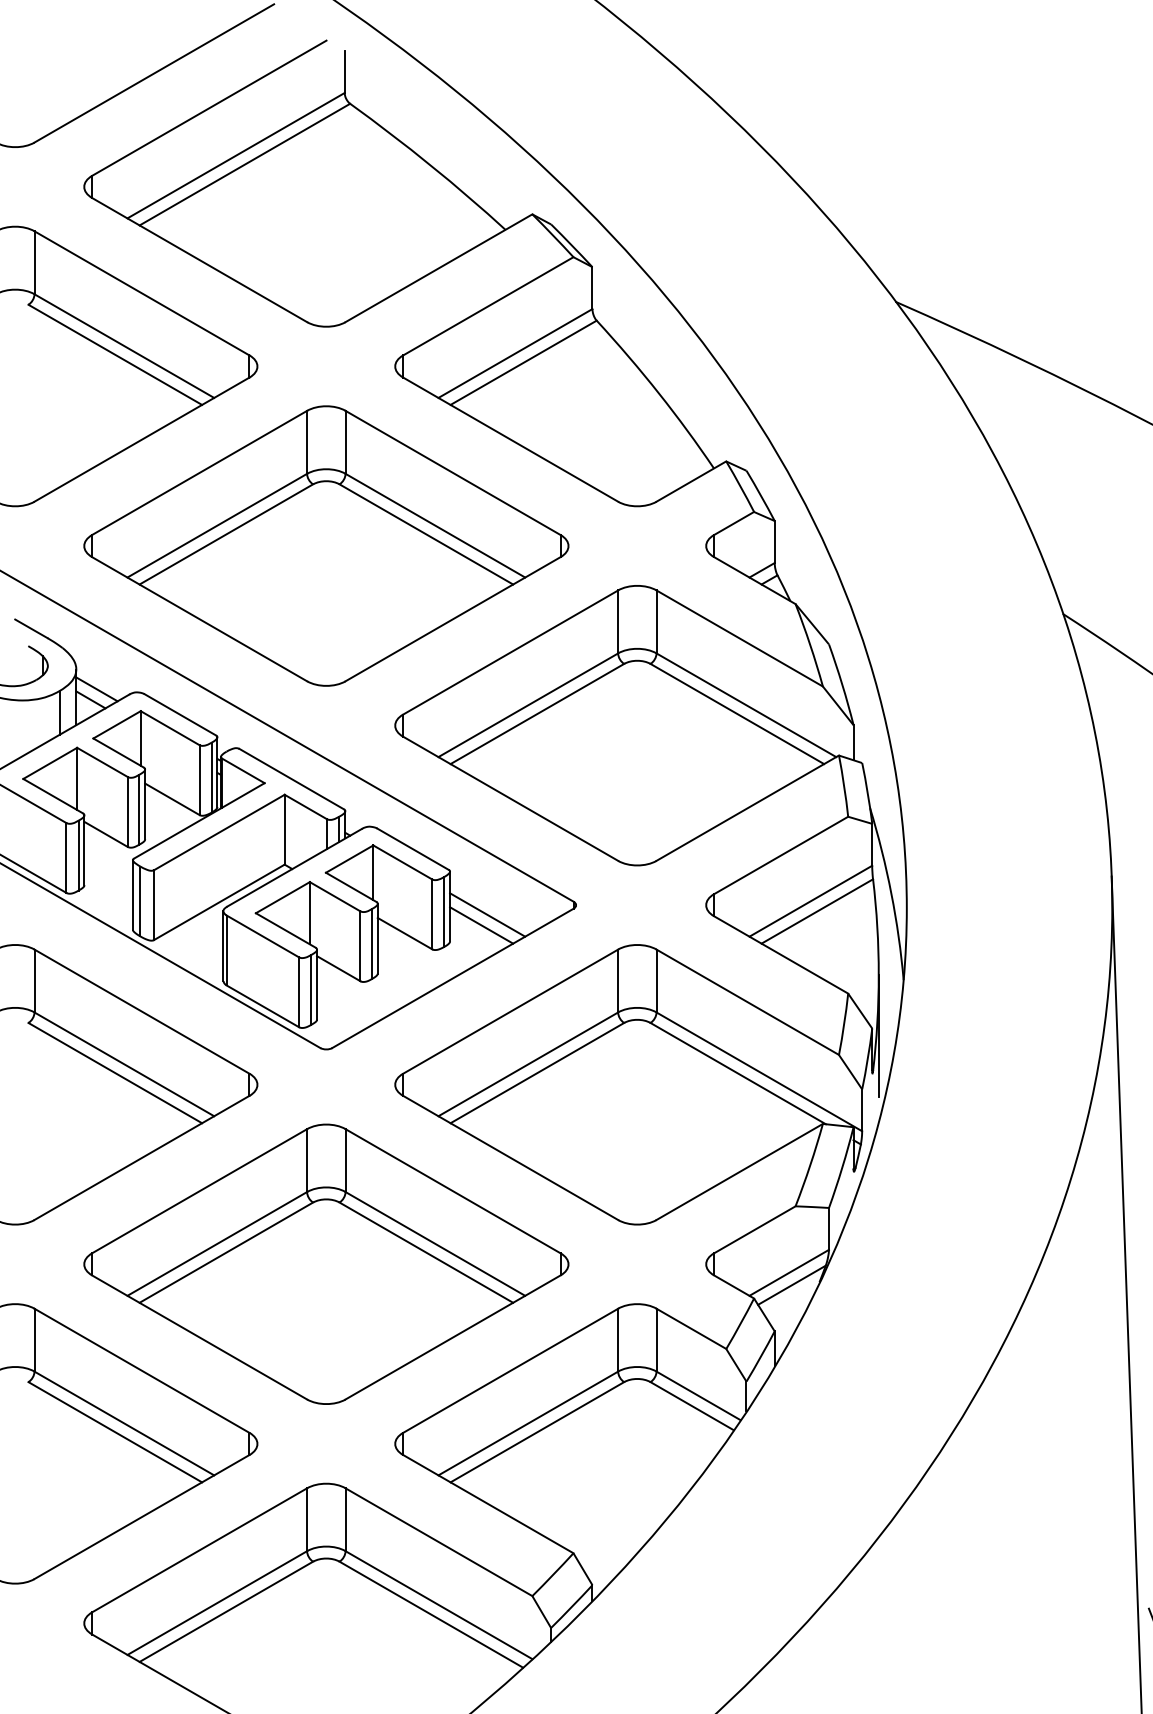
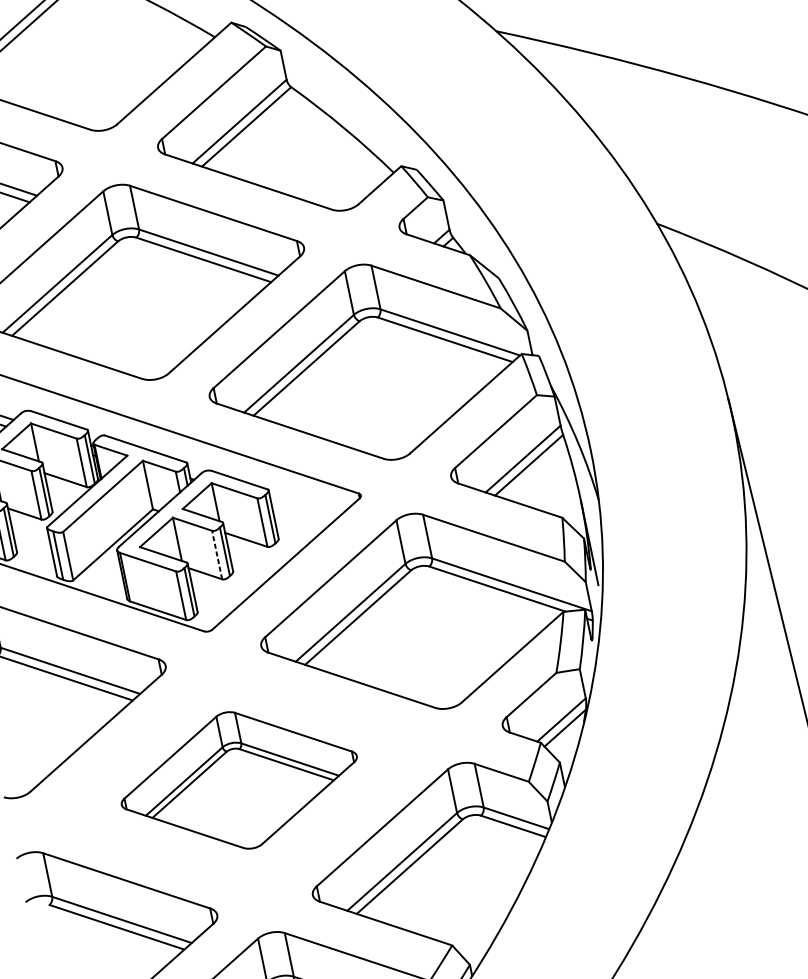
line: (487, 914) -> (300, 514), removed
line: (481, 925) -> (298, 523), removed
line: (360, 946) -> (217, 555), solid -> dashed
part: (326, 1263) -> (239, 779), size x0.7

